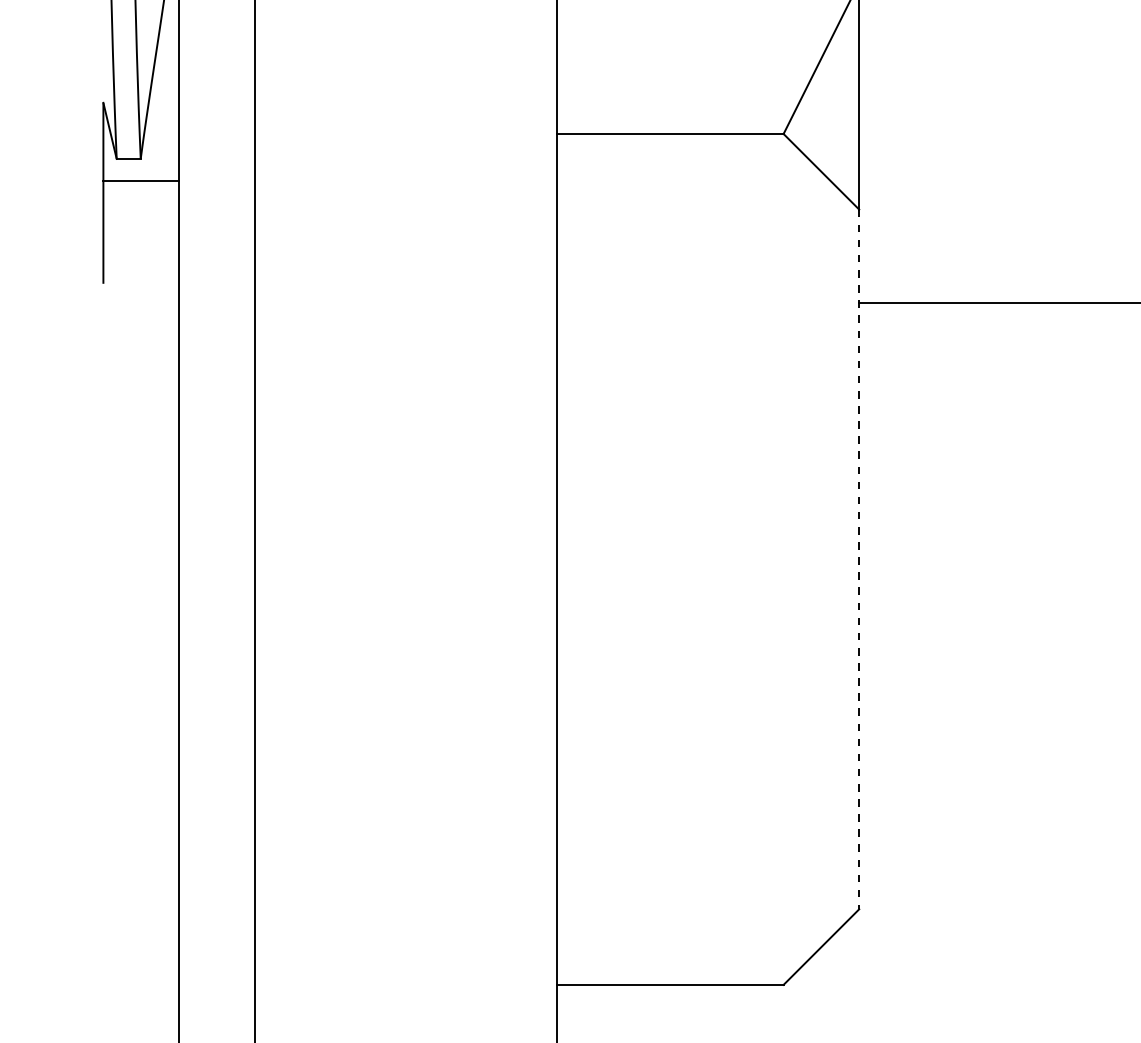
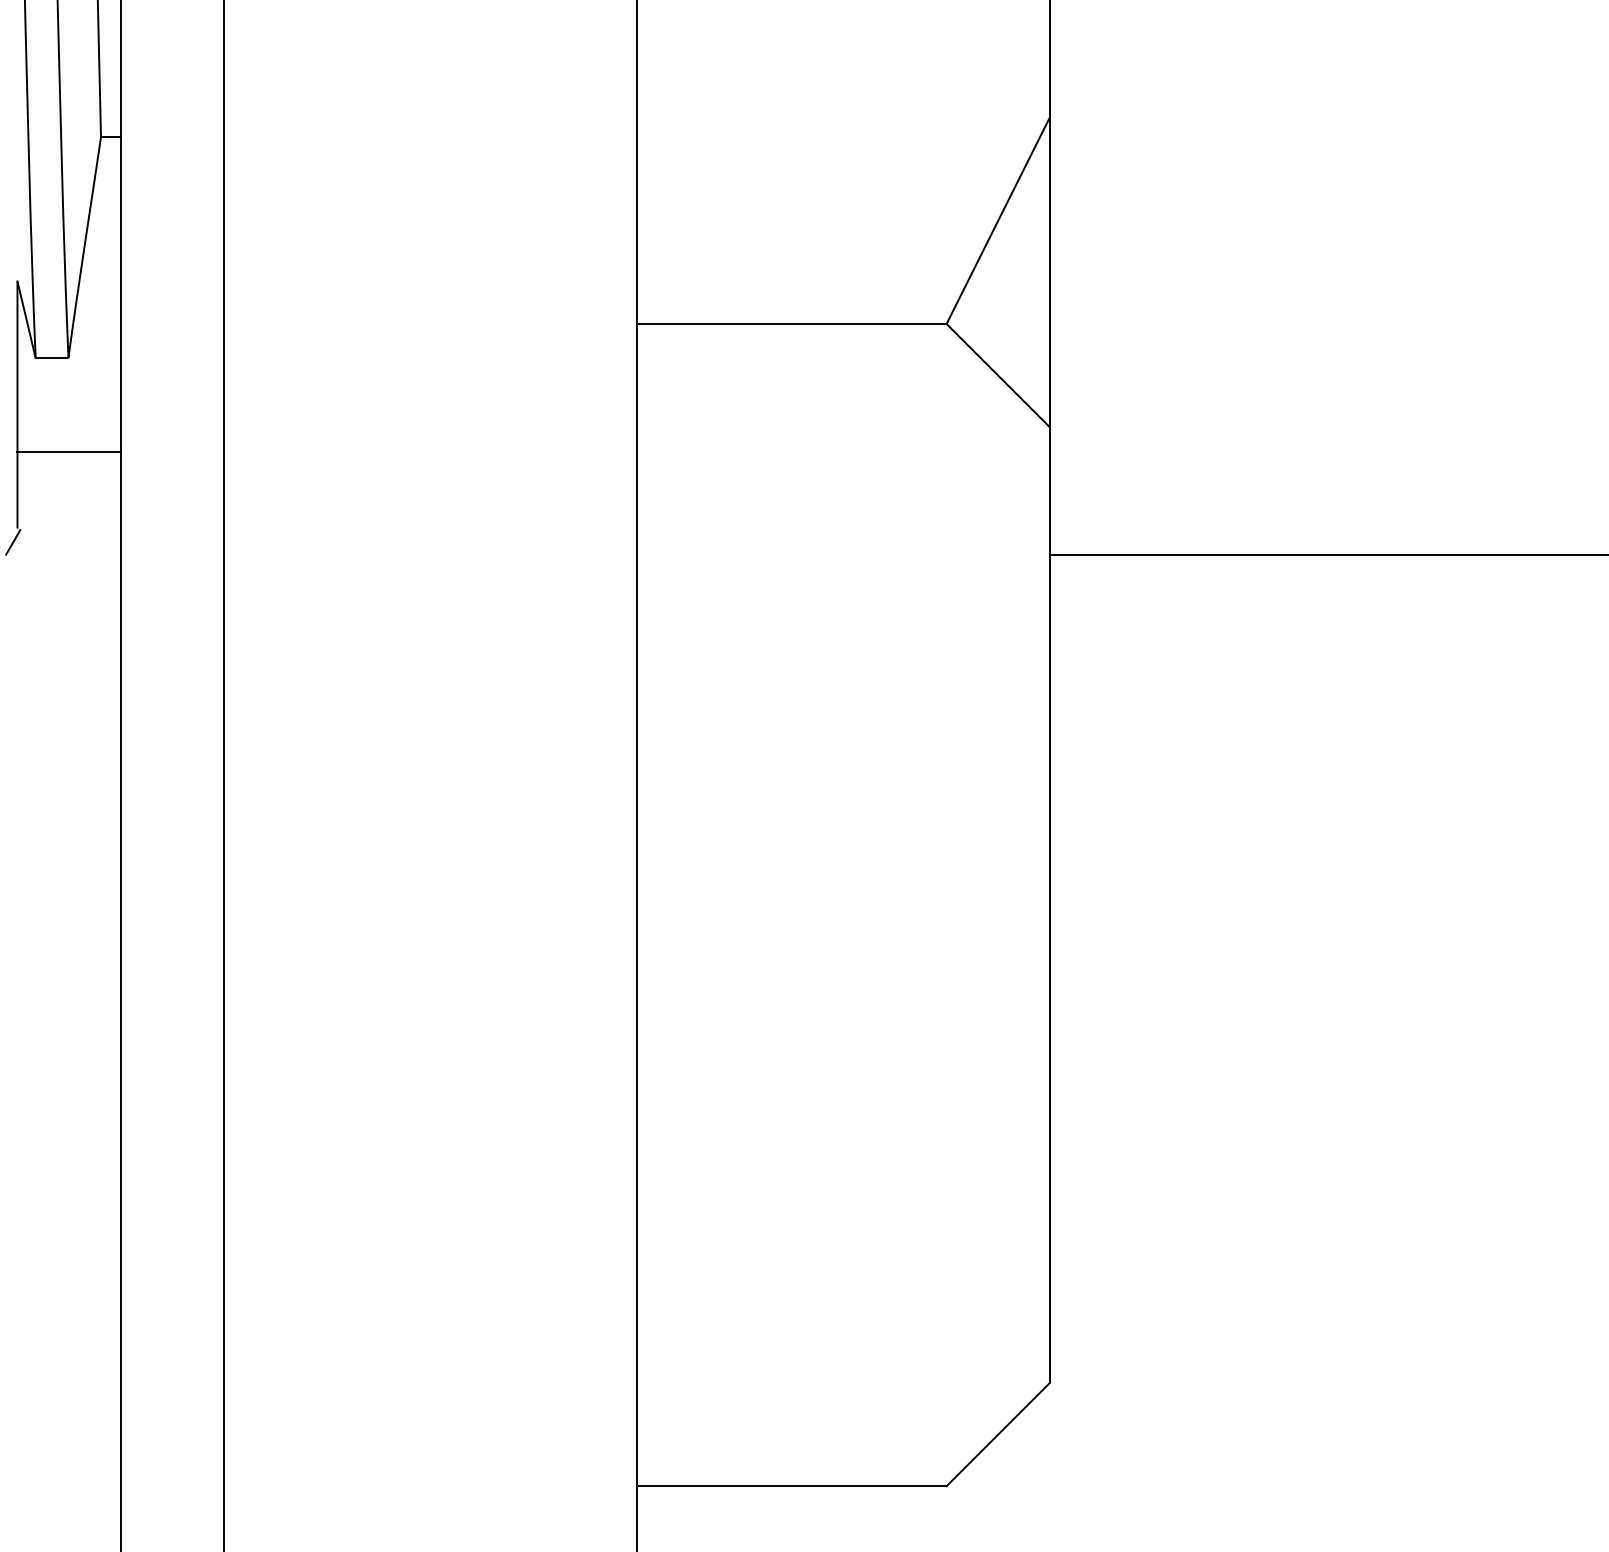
line: (140, 181) -> (68, 452), moved
line: (100, 293) -> (13, 542), added
line: (858, 559) -> (1049, 905), dashed -> solid

